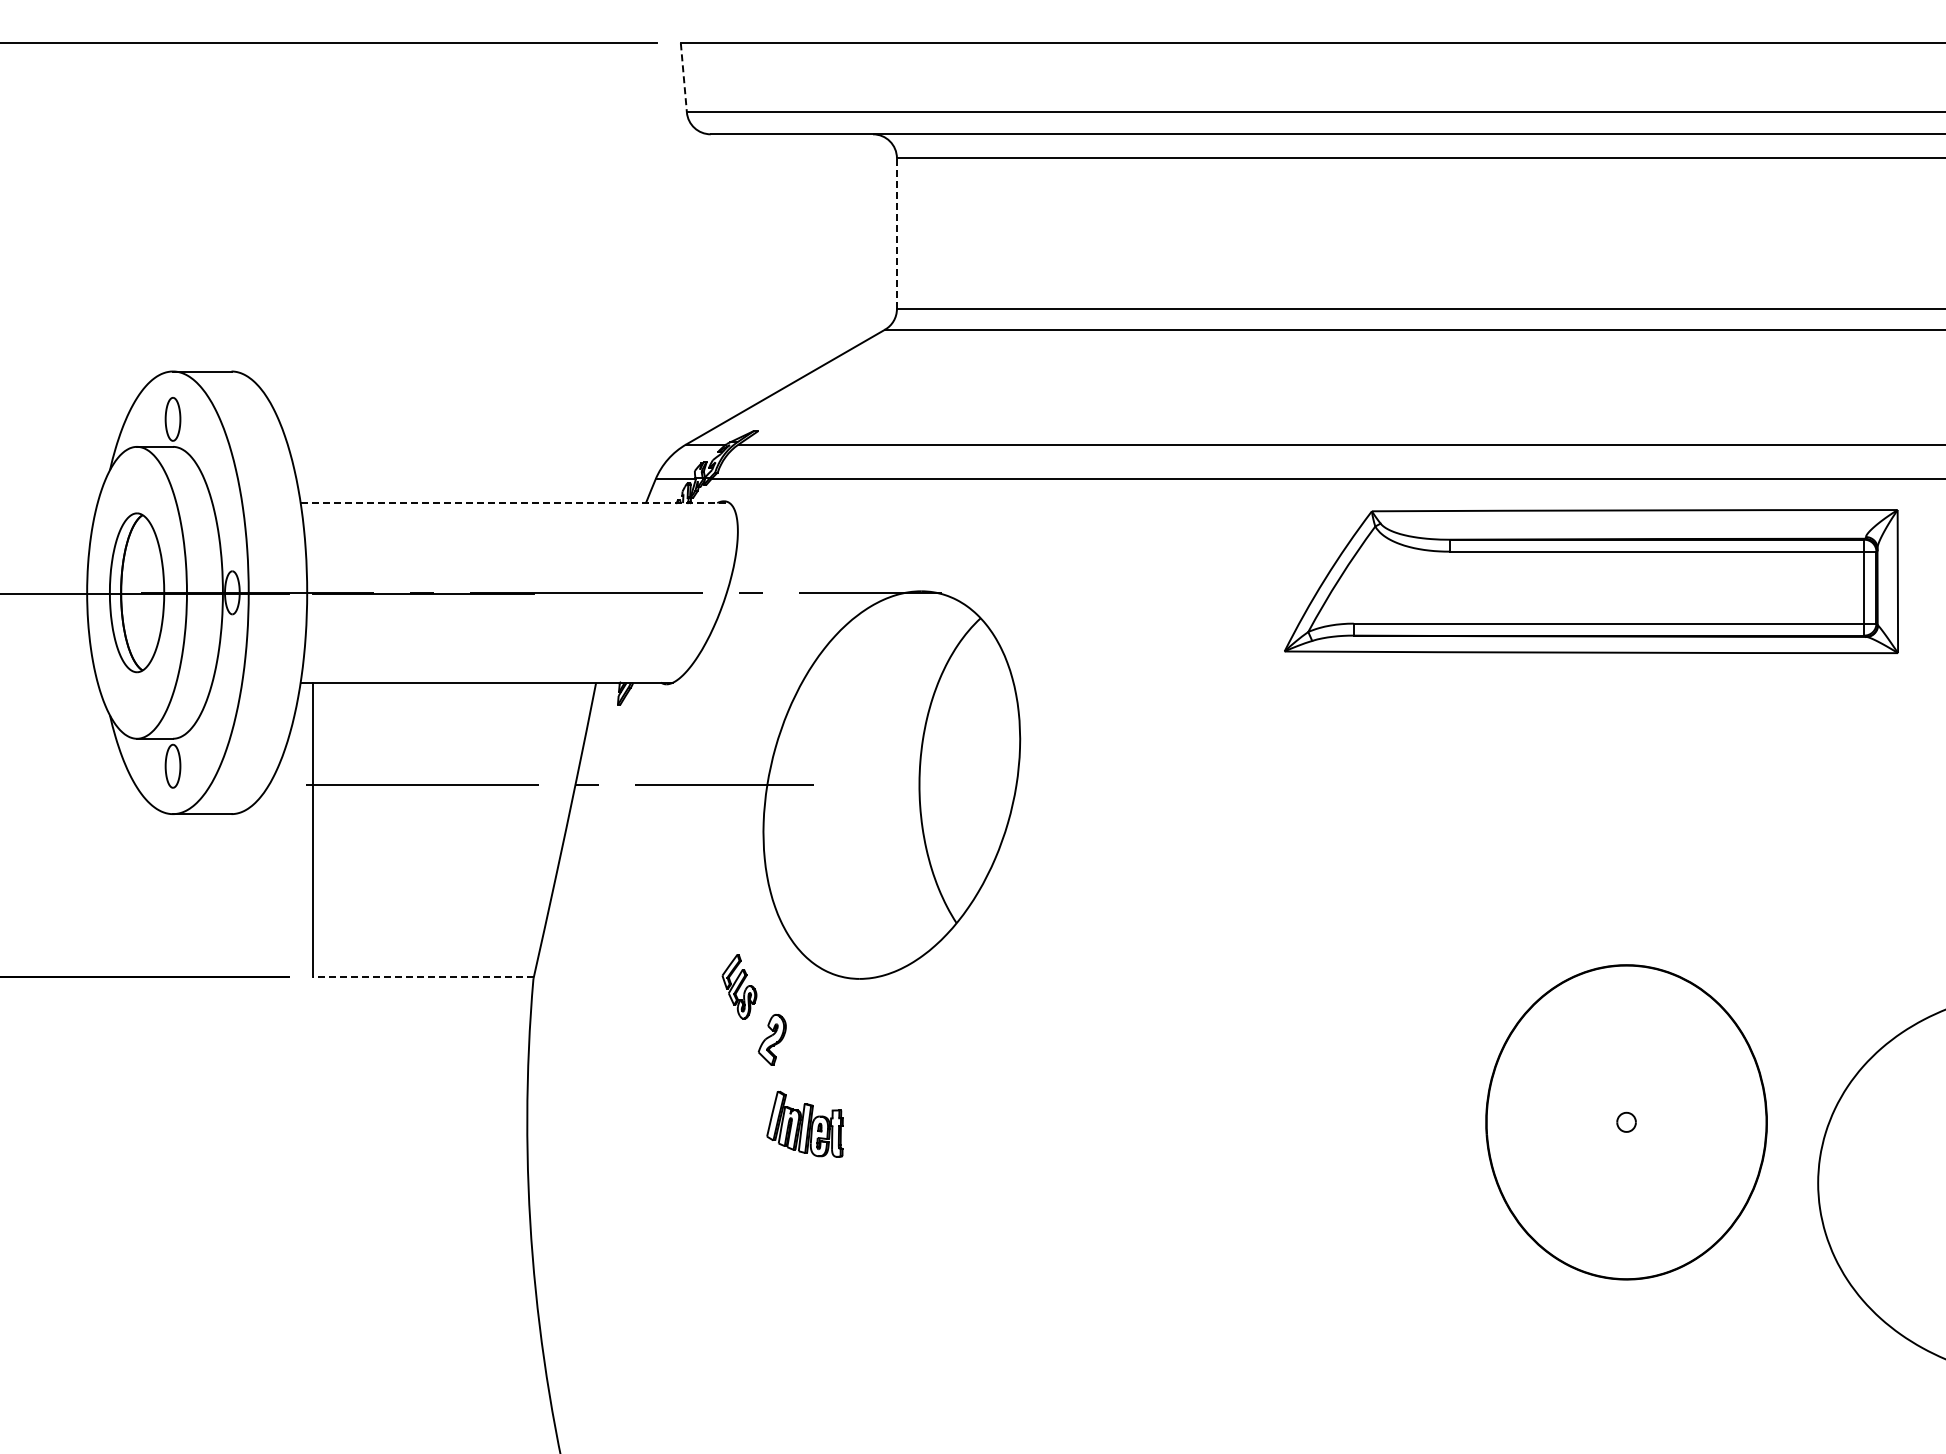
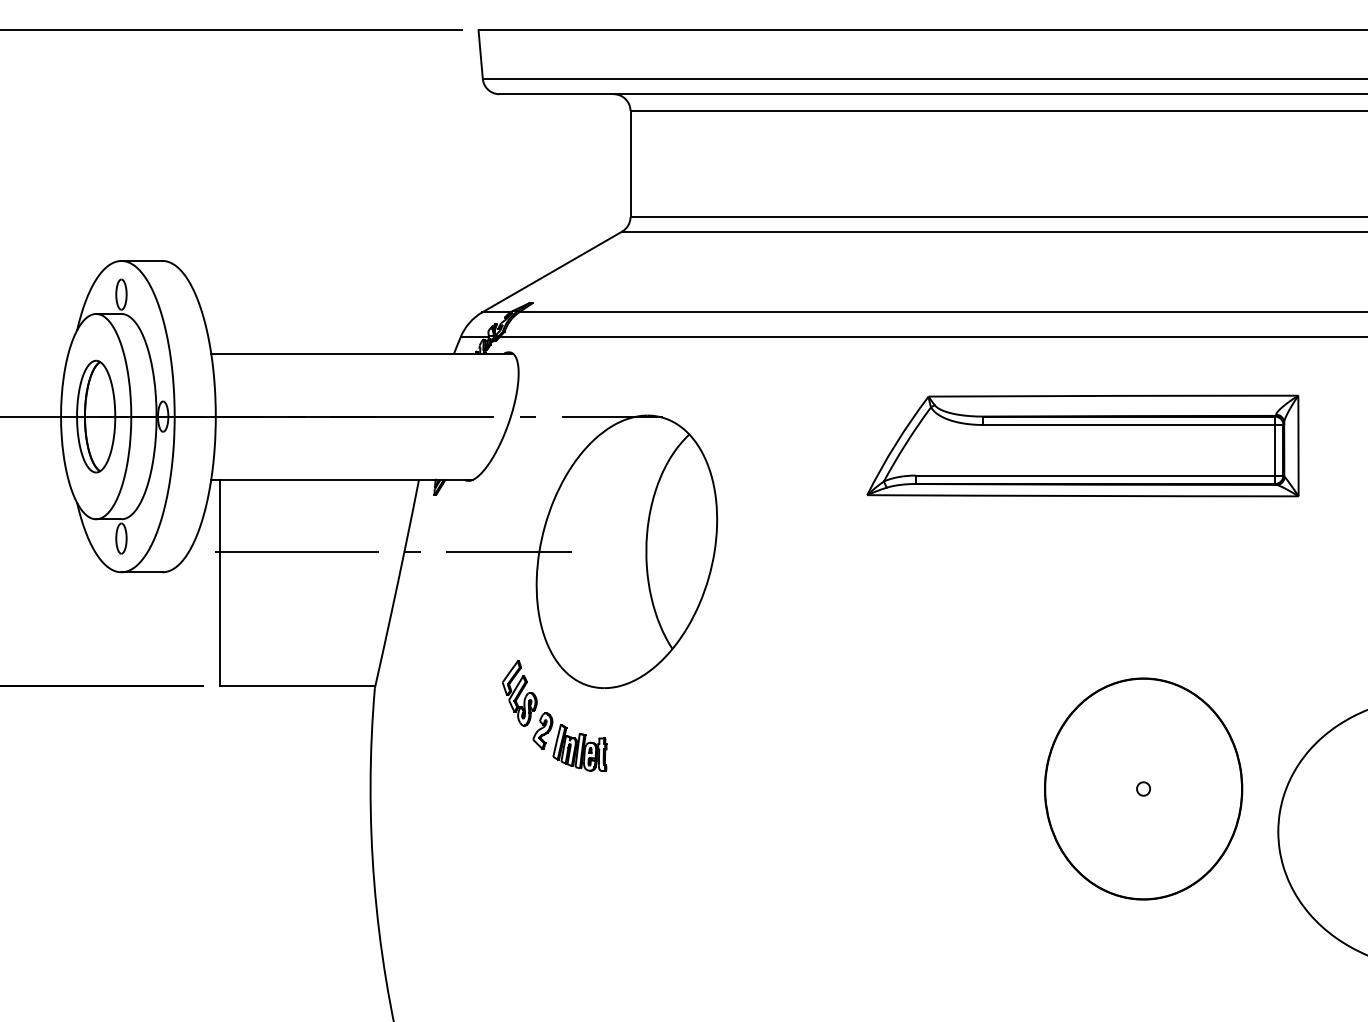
line: (683, 77) -> (480, 54), dashed -> solid
line: (896, 233) -> (630, 163), dashed -> solid
line: (515, 503) -> (362, 353), dashed -> solid
part: (1591, 581) -> (1083, 445), moved
line: (423, 976) -> (297, 686), dashed -> solid
part: (739, 986) -> (519, 693), size x1.43
part: (804, 1123) -> (579, 747), moved

